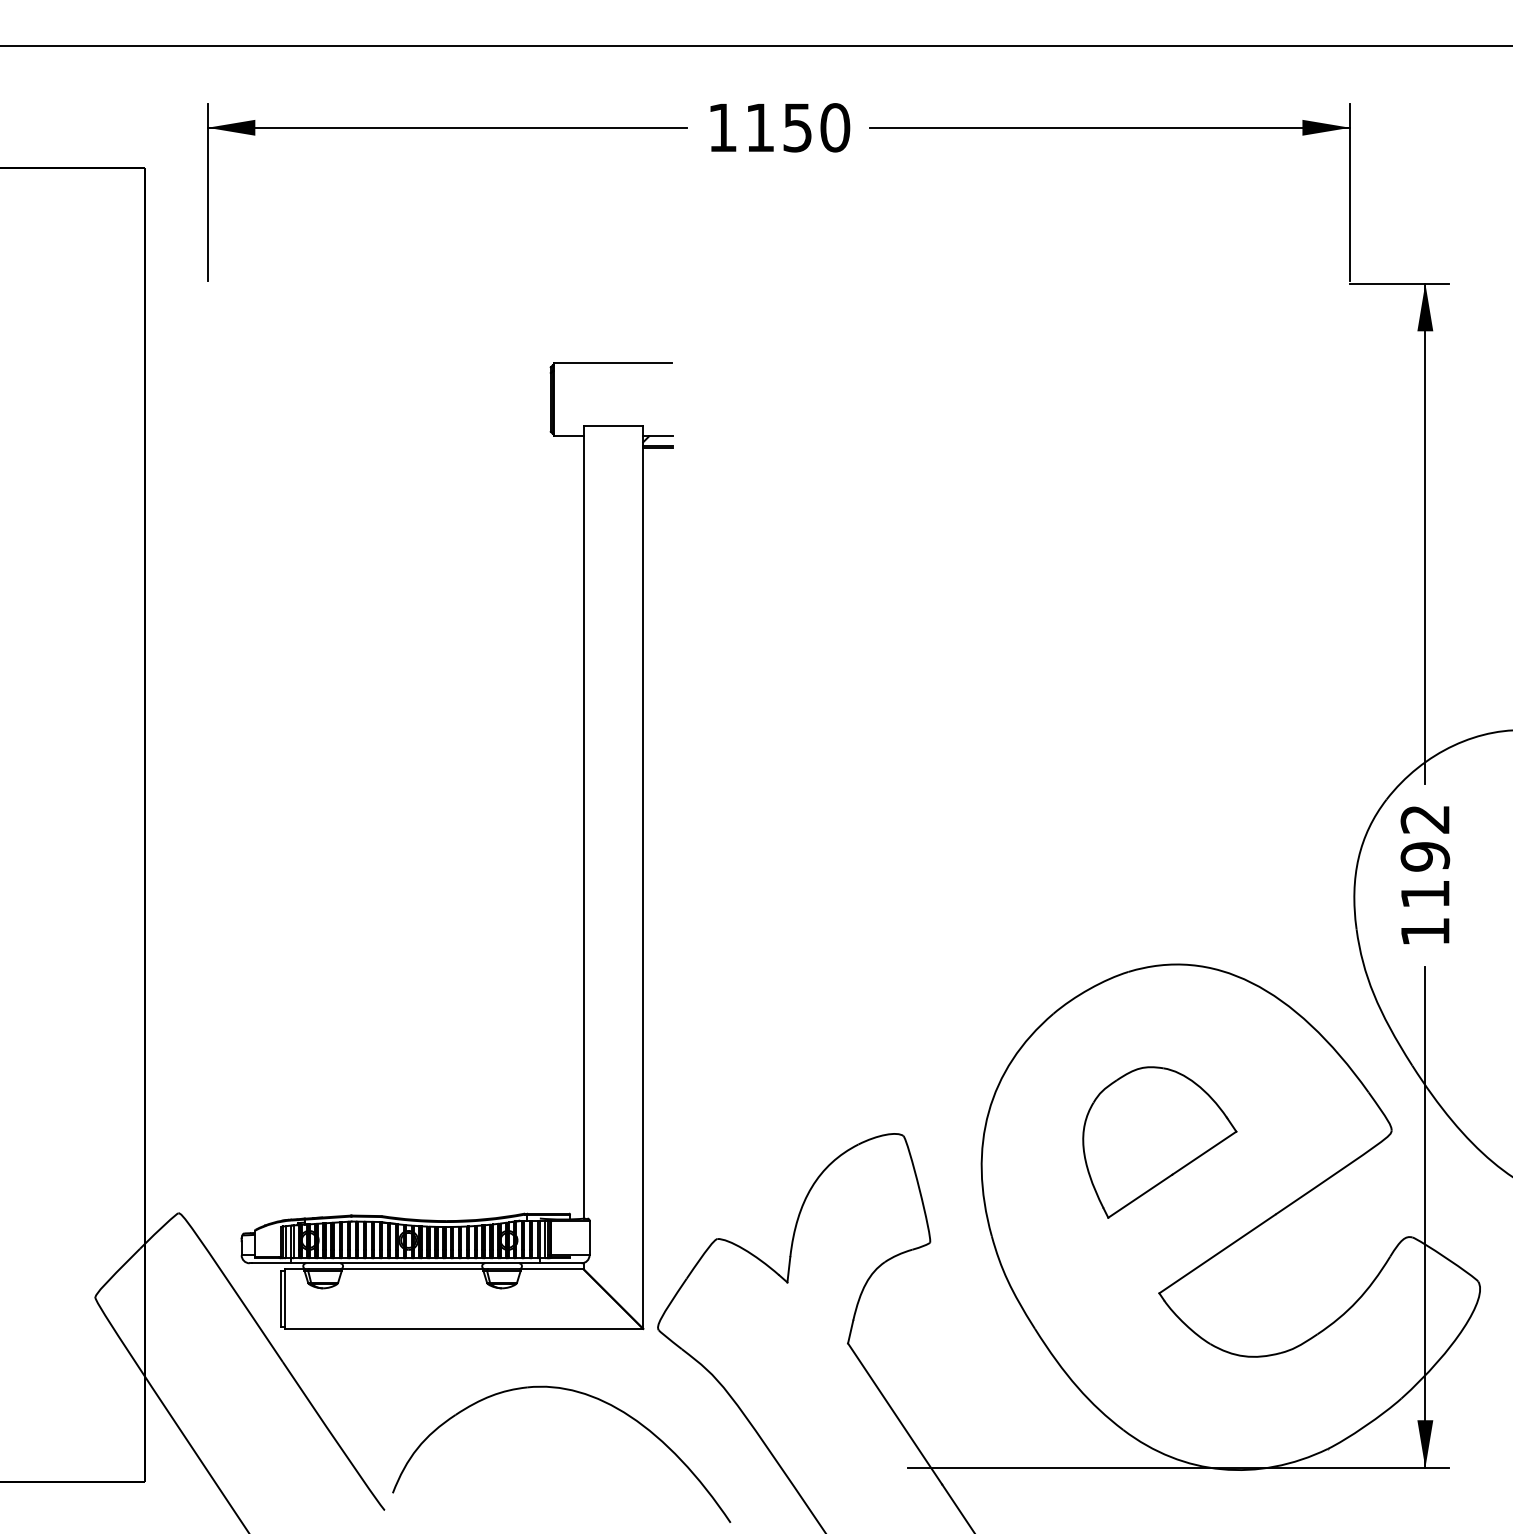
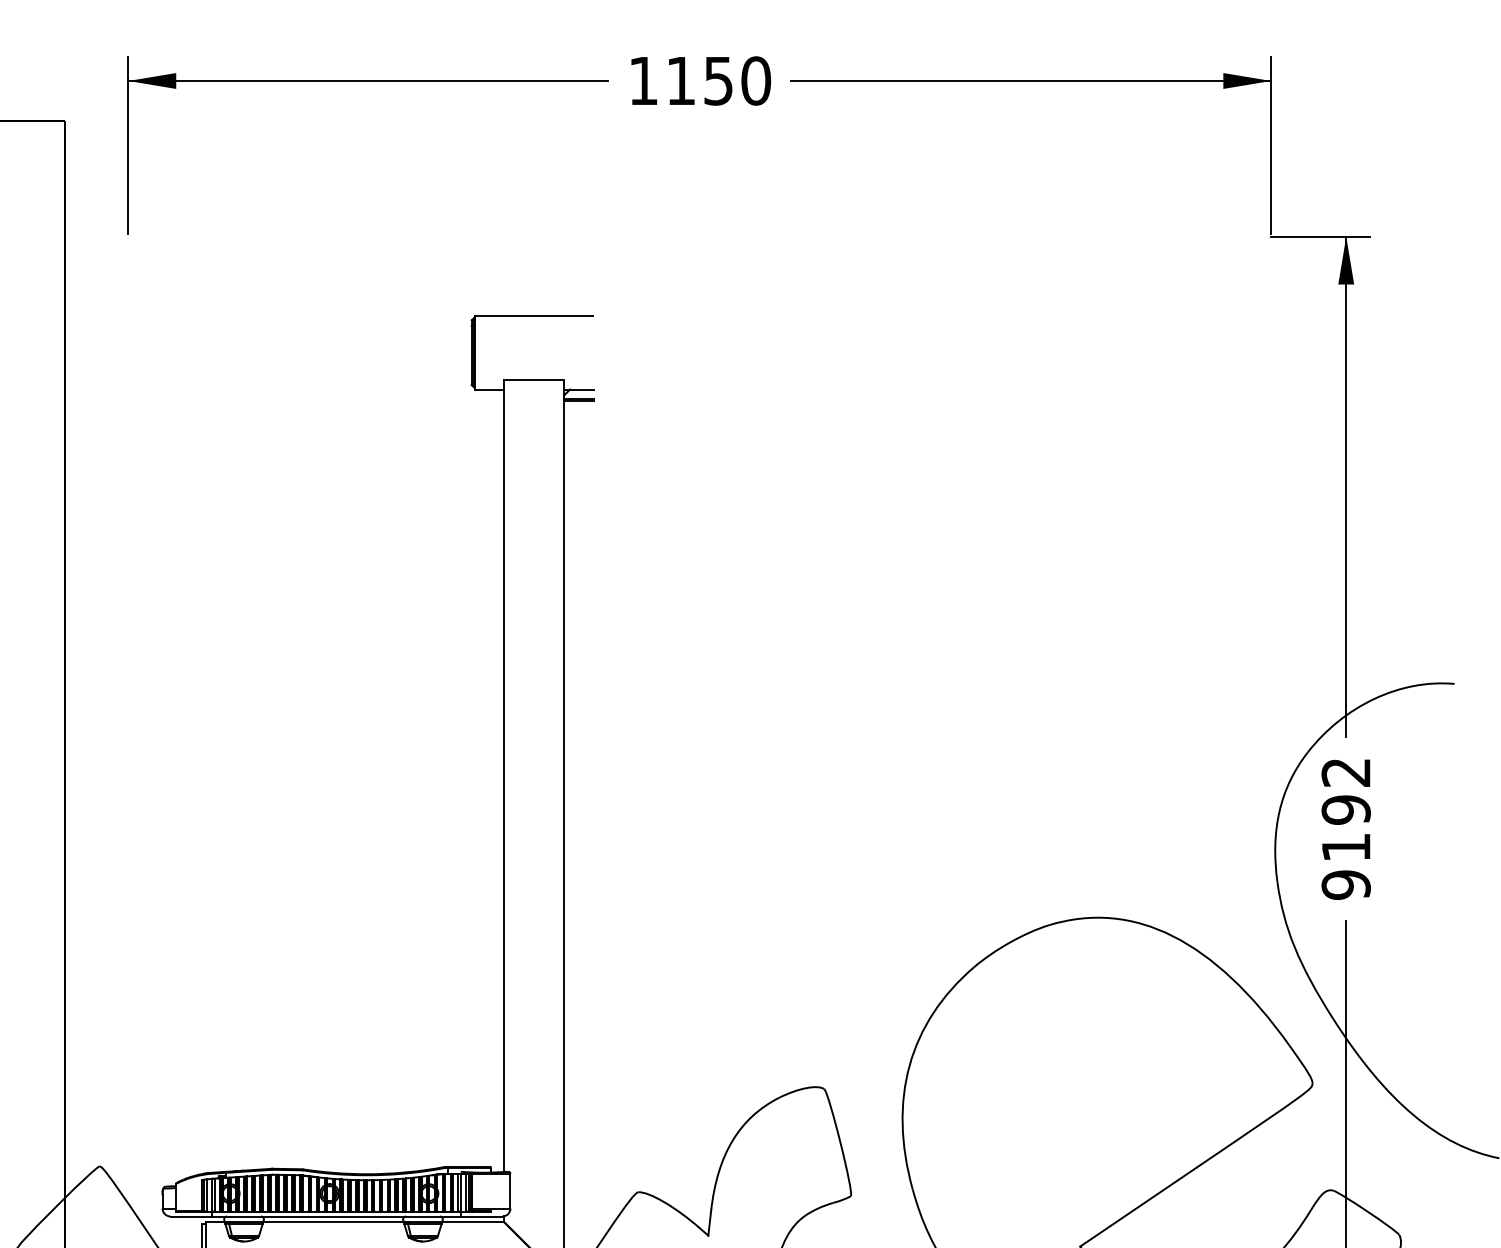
text: (1425, 931) -> (1346, 884), 1192 -> 9192
part: (1159, 1142) -> (1080, 1095), removed

